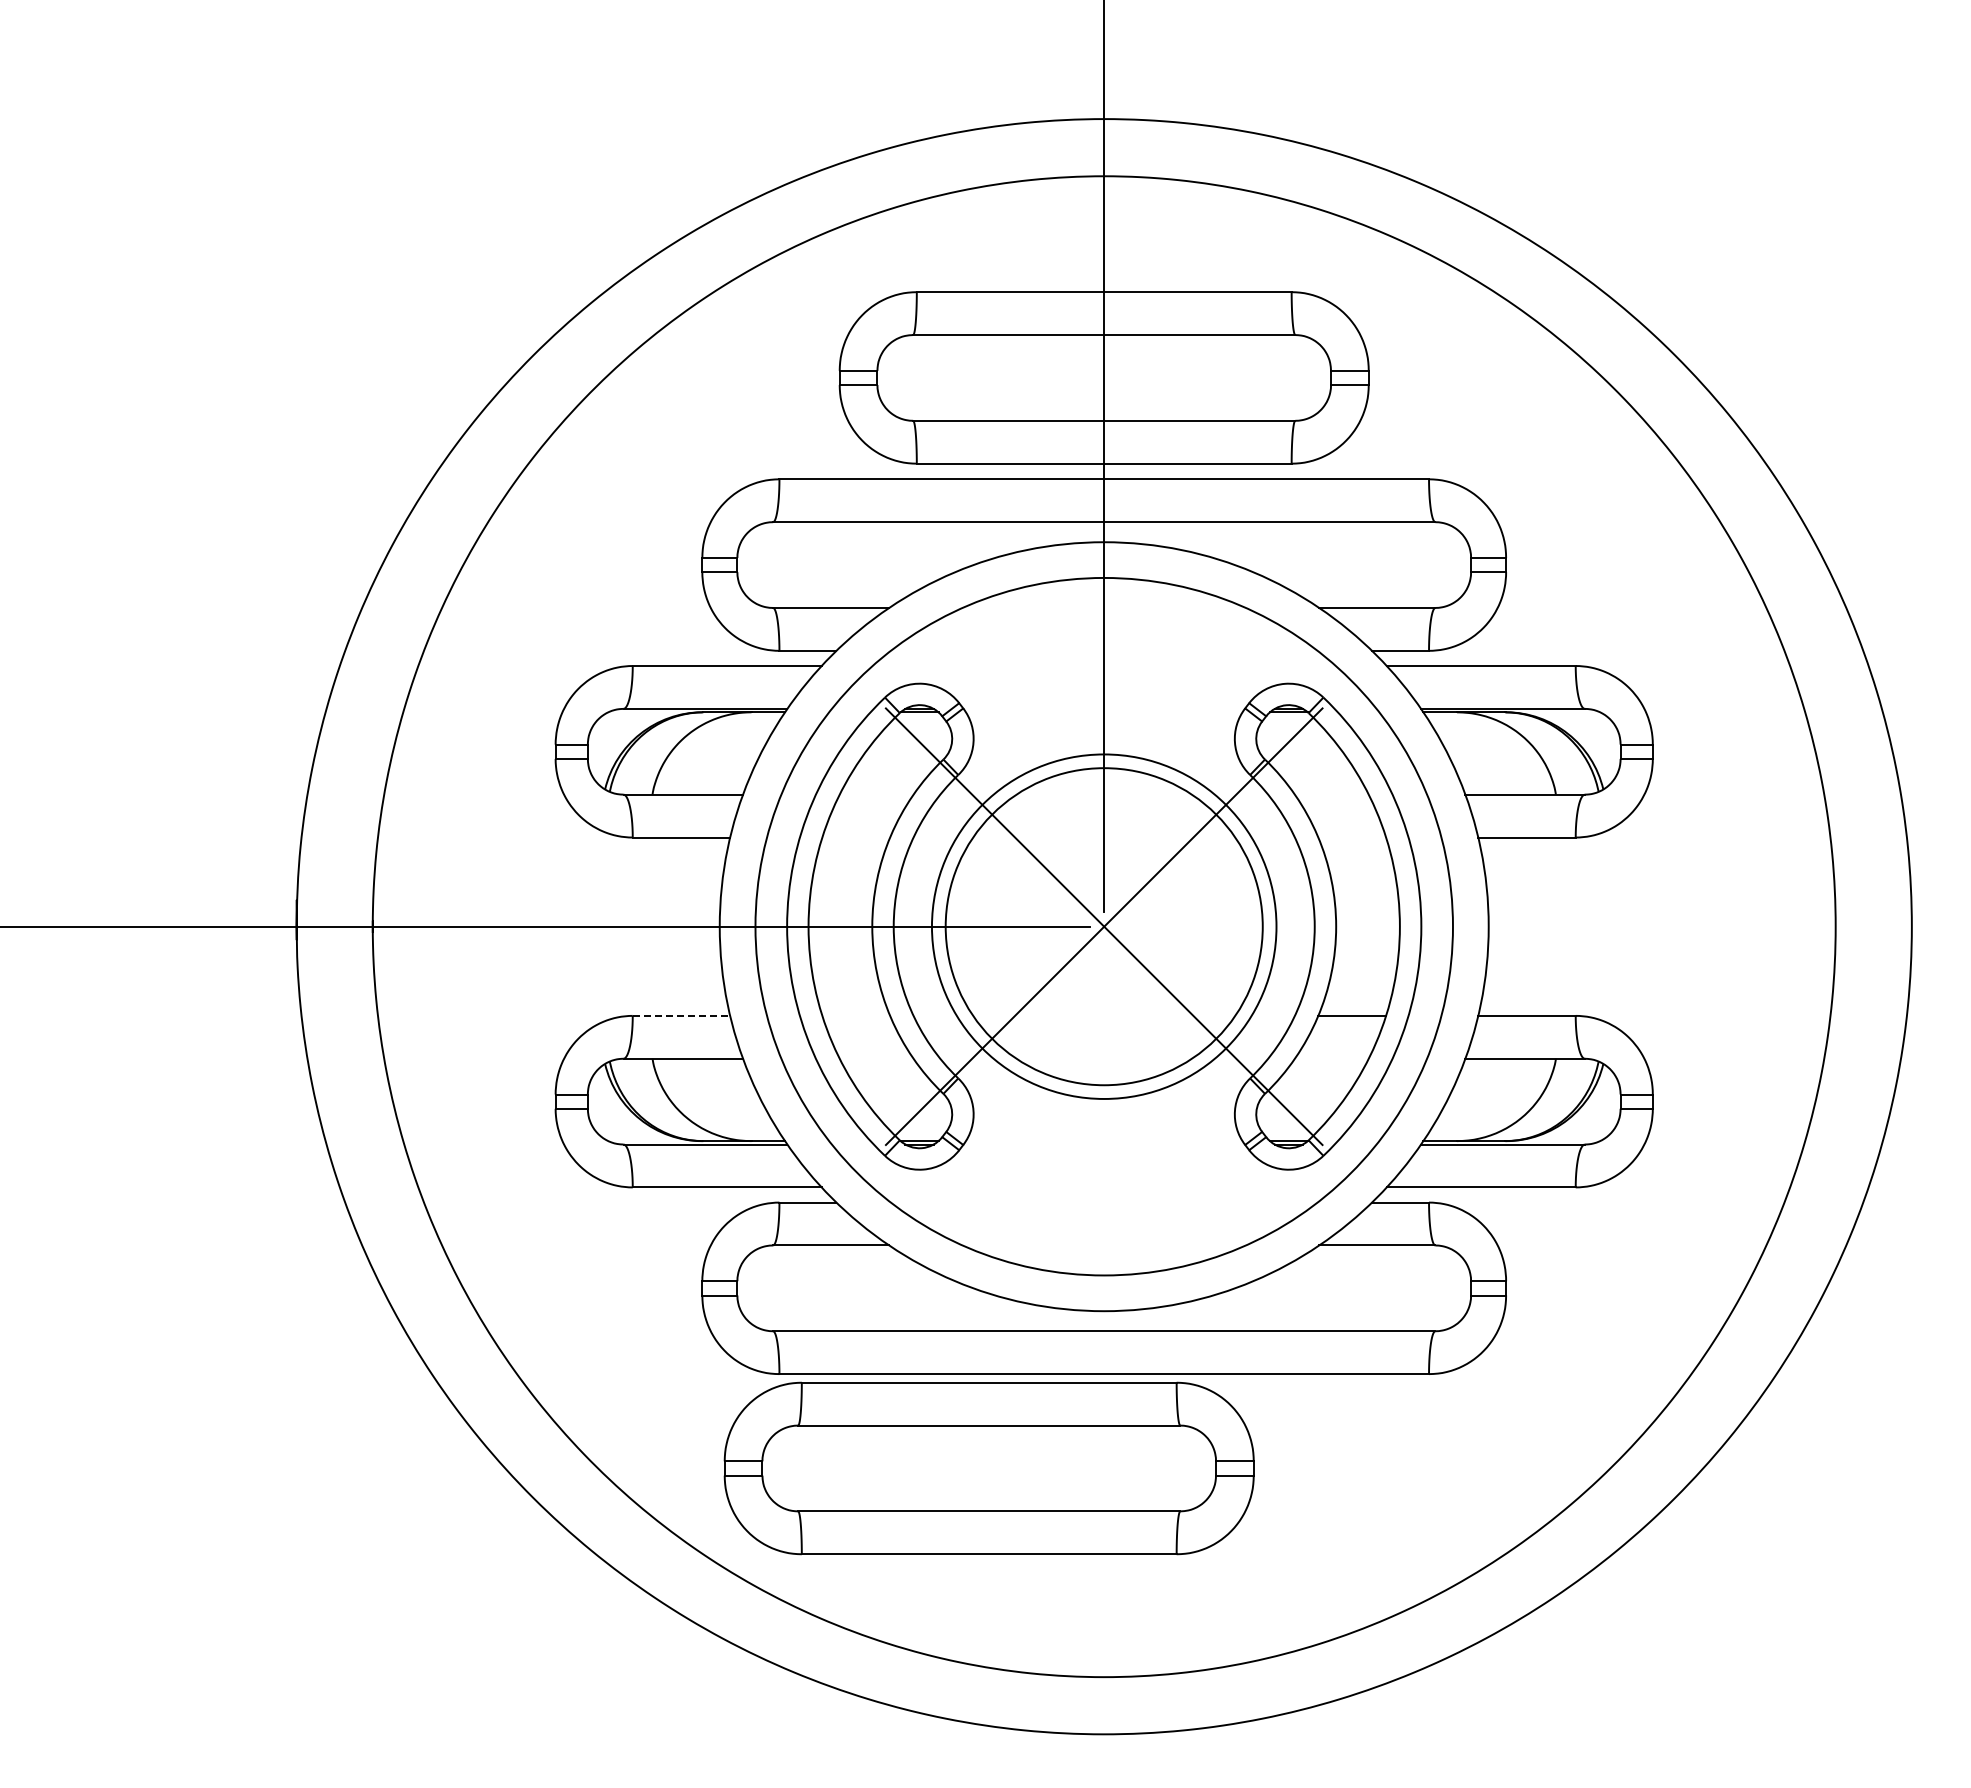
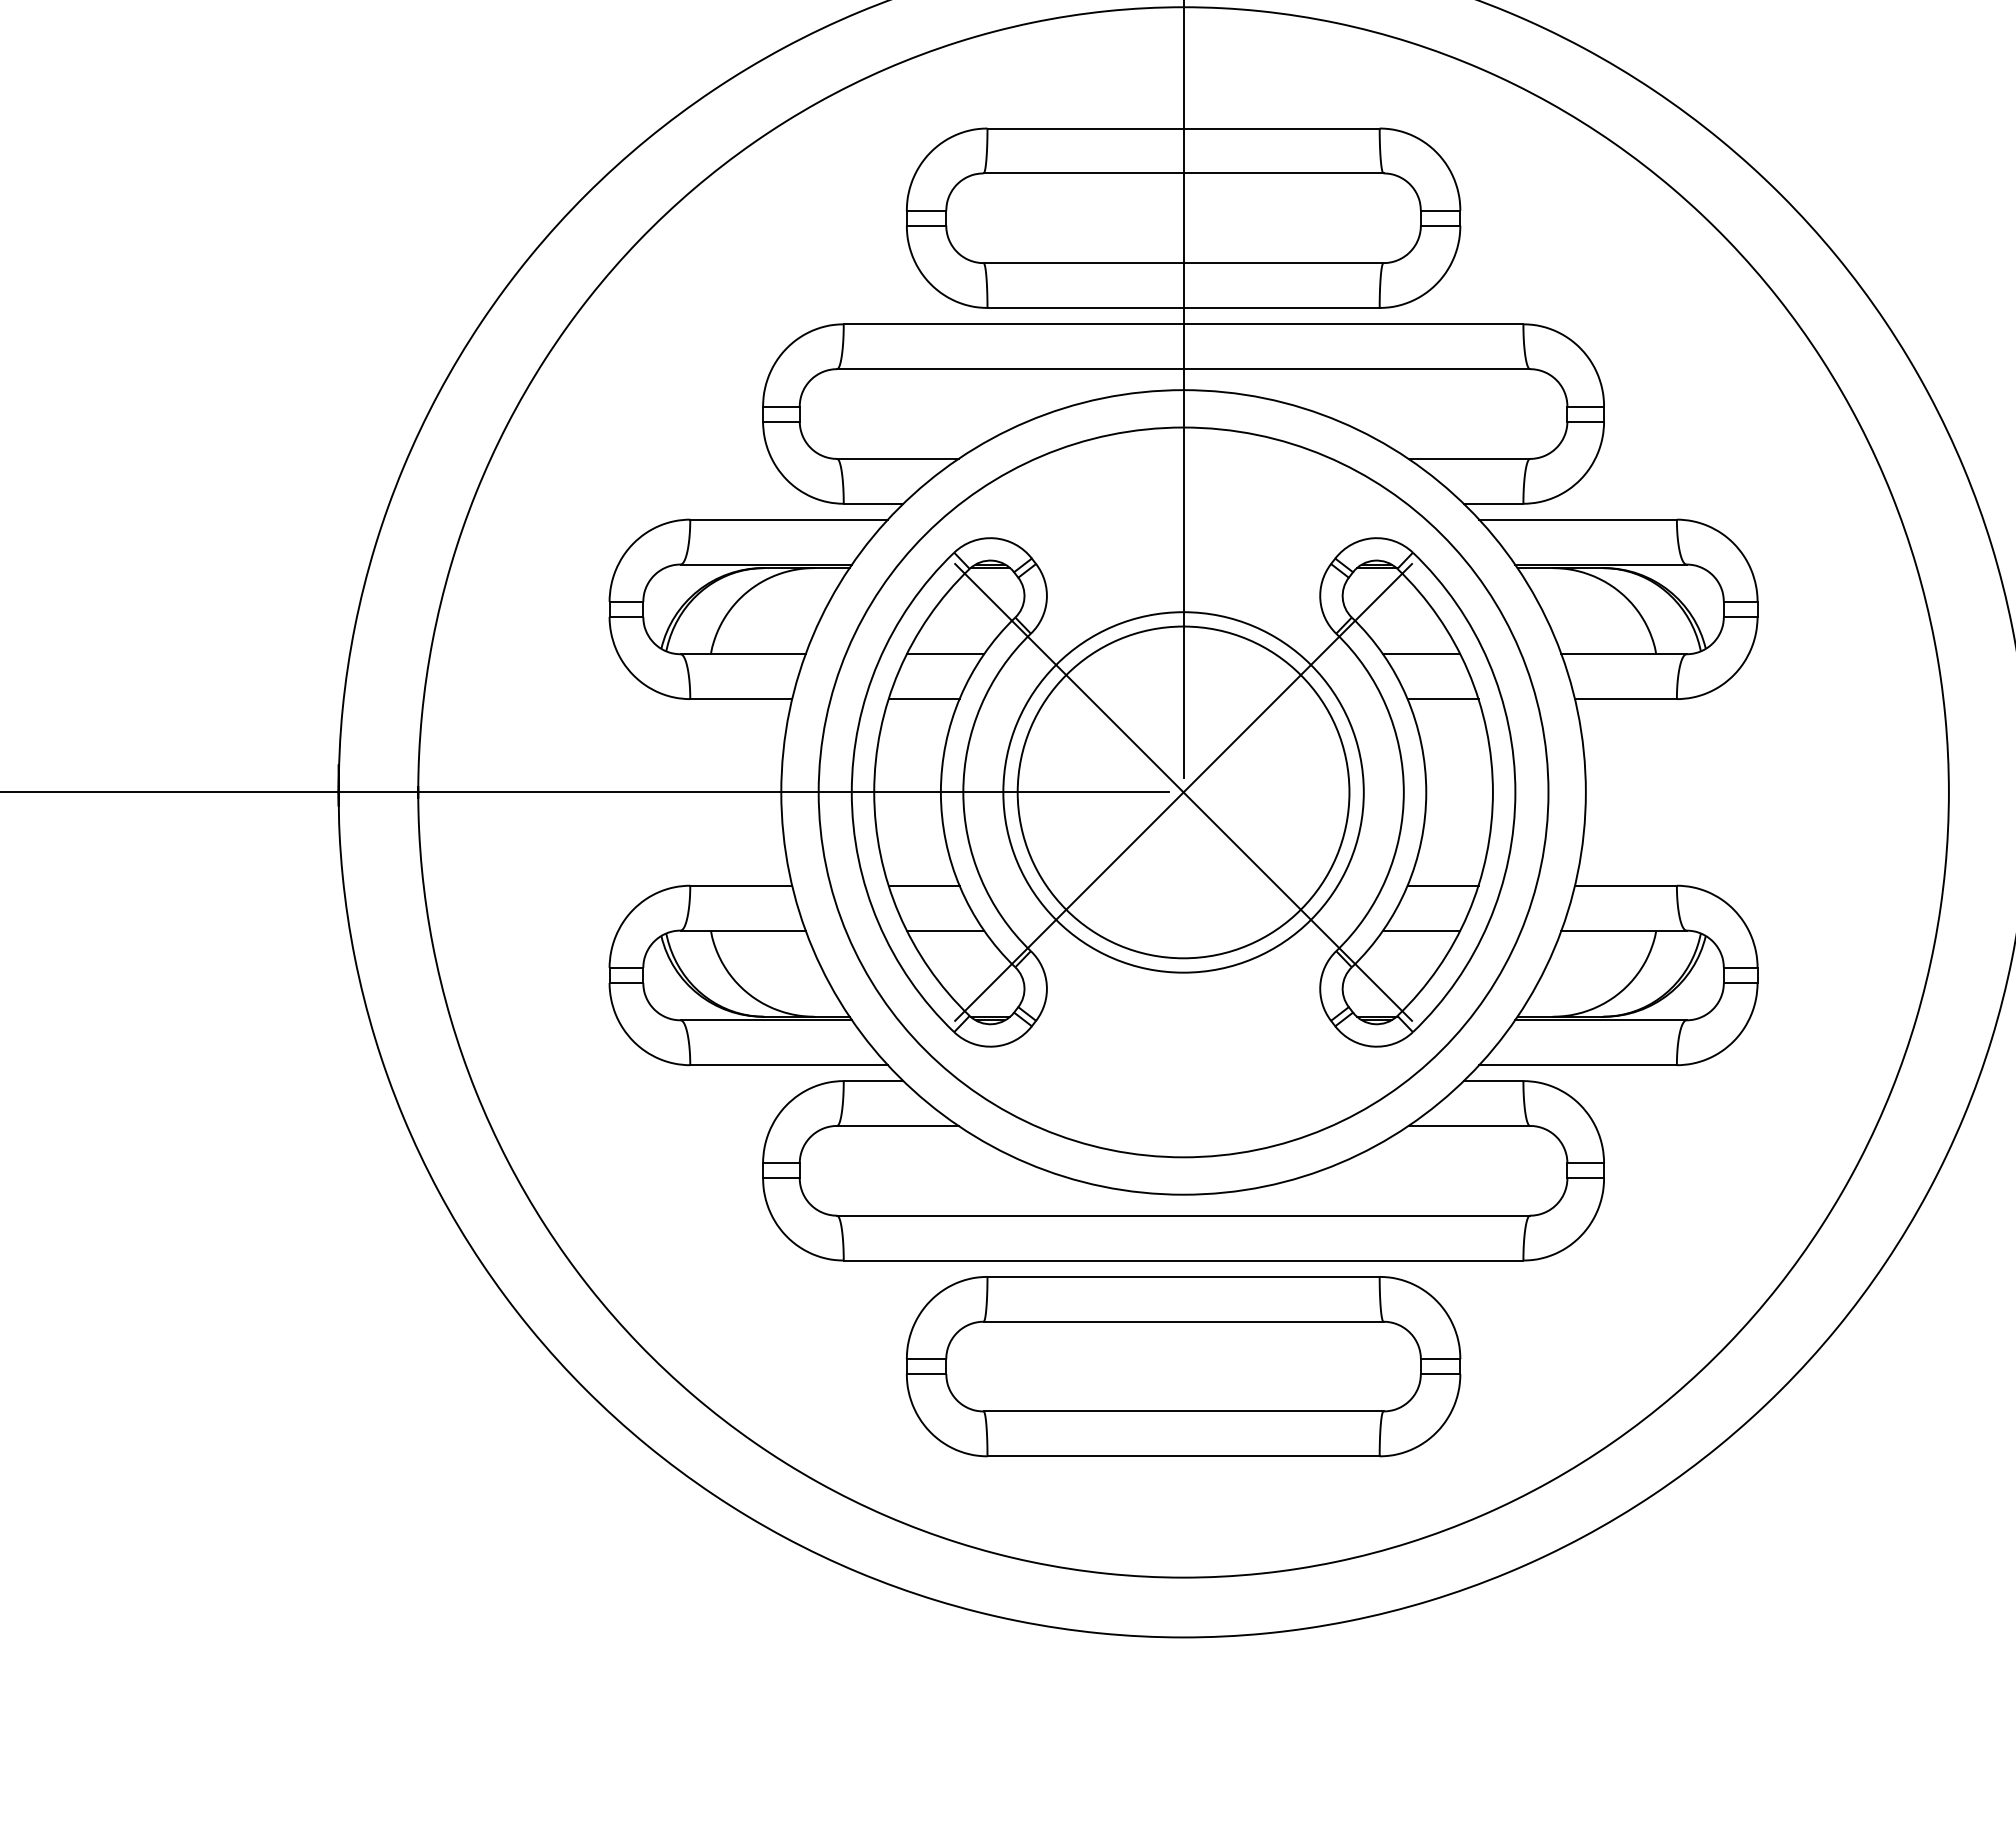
line: (876, 794) -> (945, 654), added
line: (1331, 794) -> (1421, 654), added
line: (856, 837) -> (924, 699), added
line: (1352, 837) -> (1443, 699), added
line: (681, 1015) -> (741, 885), dashed -> solid
line: (856, 1015) -> (924, 885), added
line: (876, 1058) -> (945, 930), added
line: (1331, 1058) -> (1421, 930), added
part: (988, 1468) -> (1182, 1366), moved

